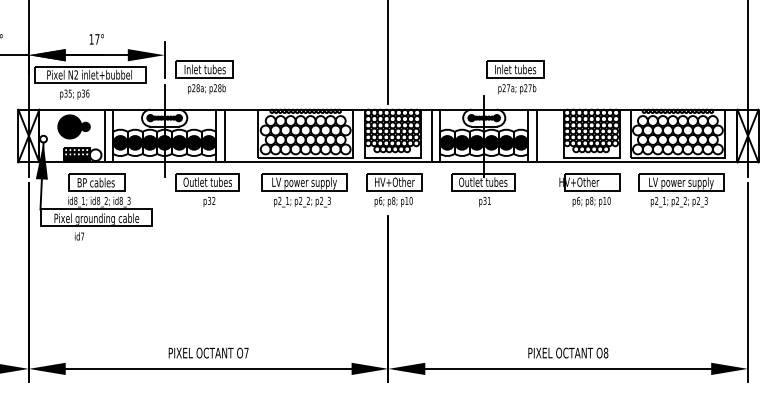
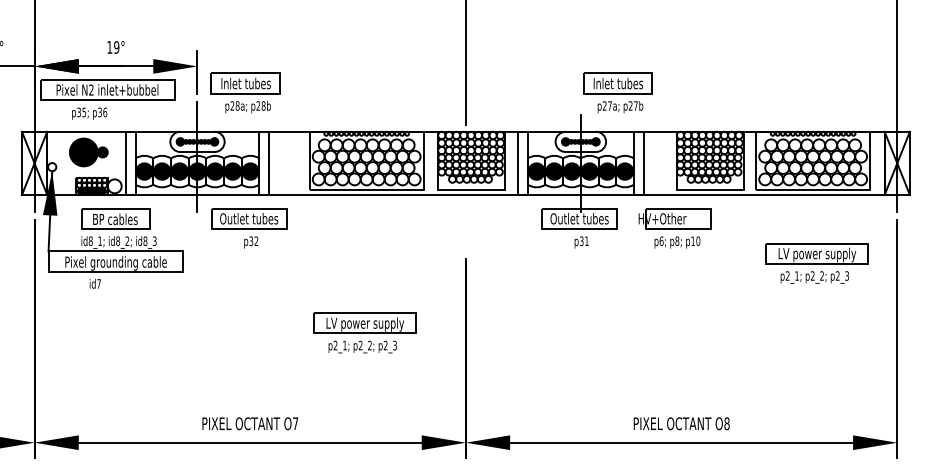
text: (97, 39) -> (116, 47), 17° -> 19°
part: (394, 189) -> (473, 227), removed
part: (589, 189) -> (674, 227), moved
part: (304, 190) -> (365, 333), moved
part: (681, 190) -> (817, 263), moved

